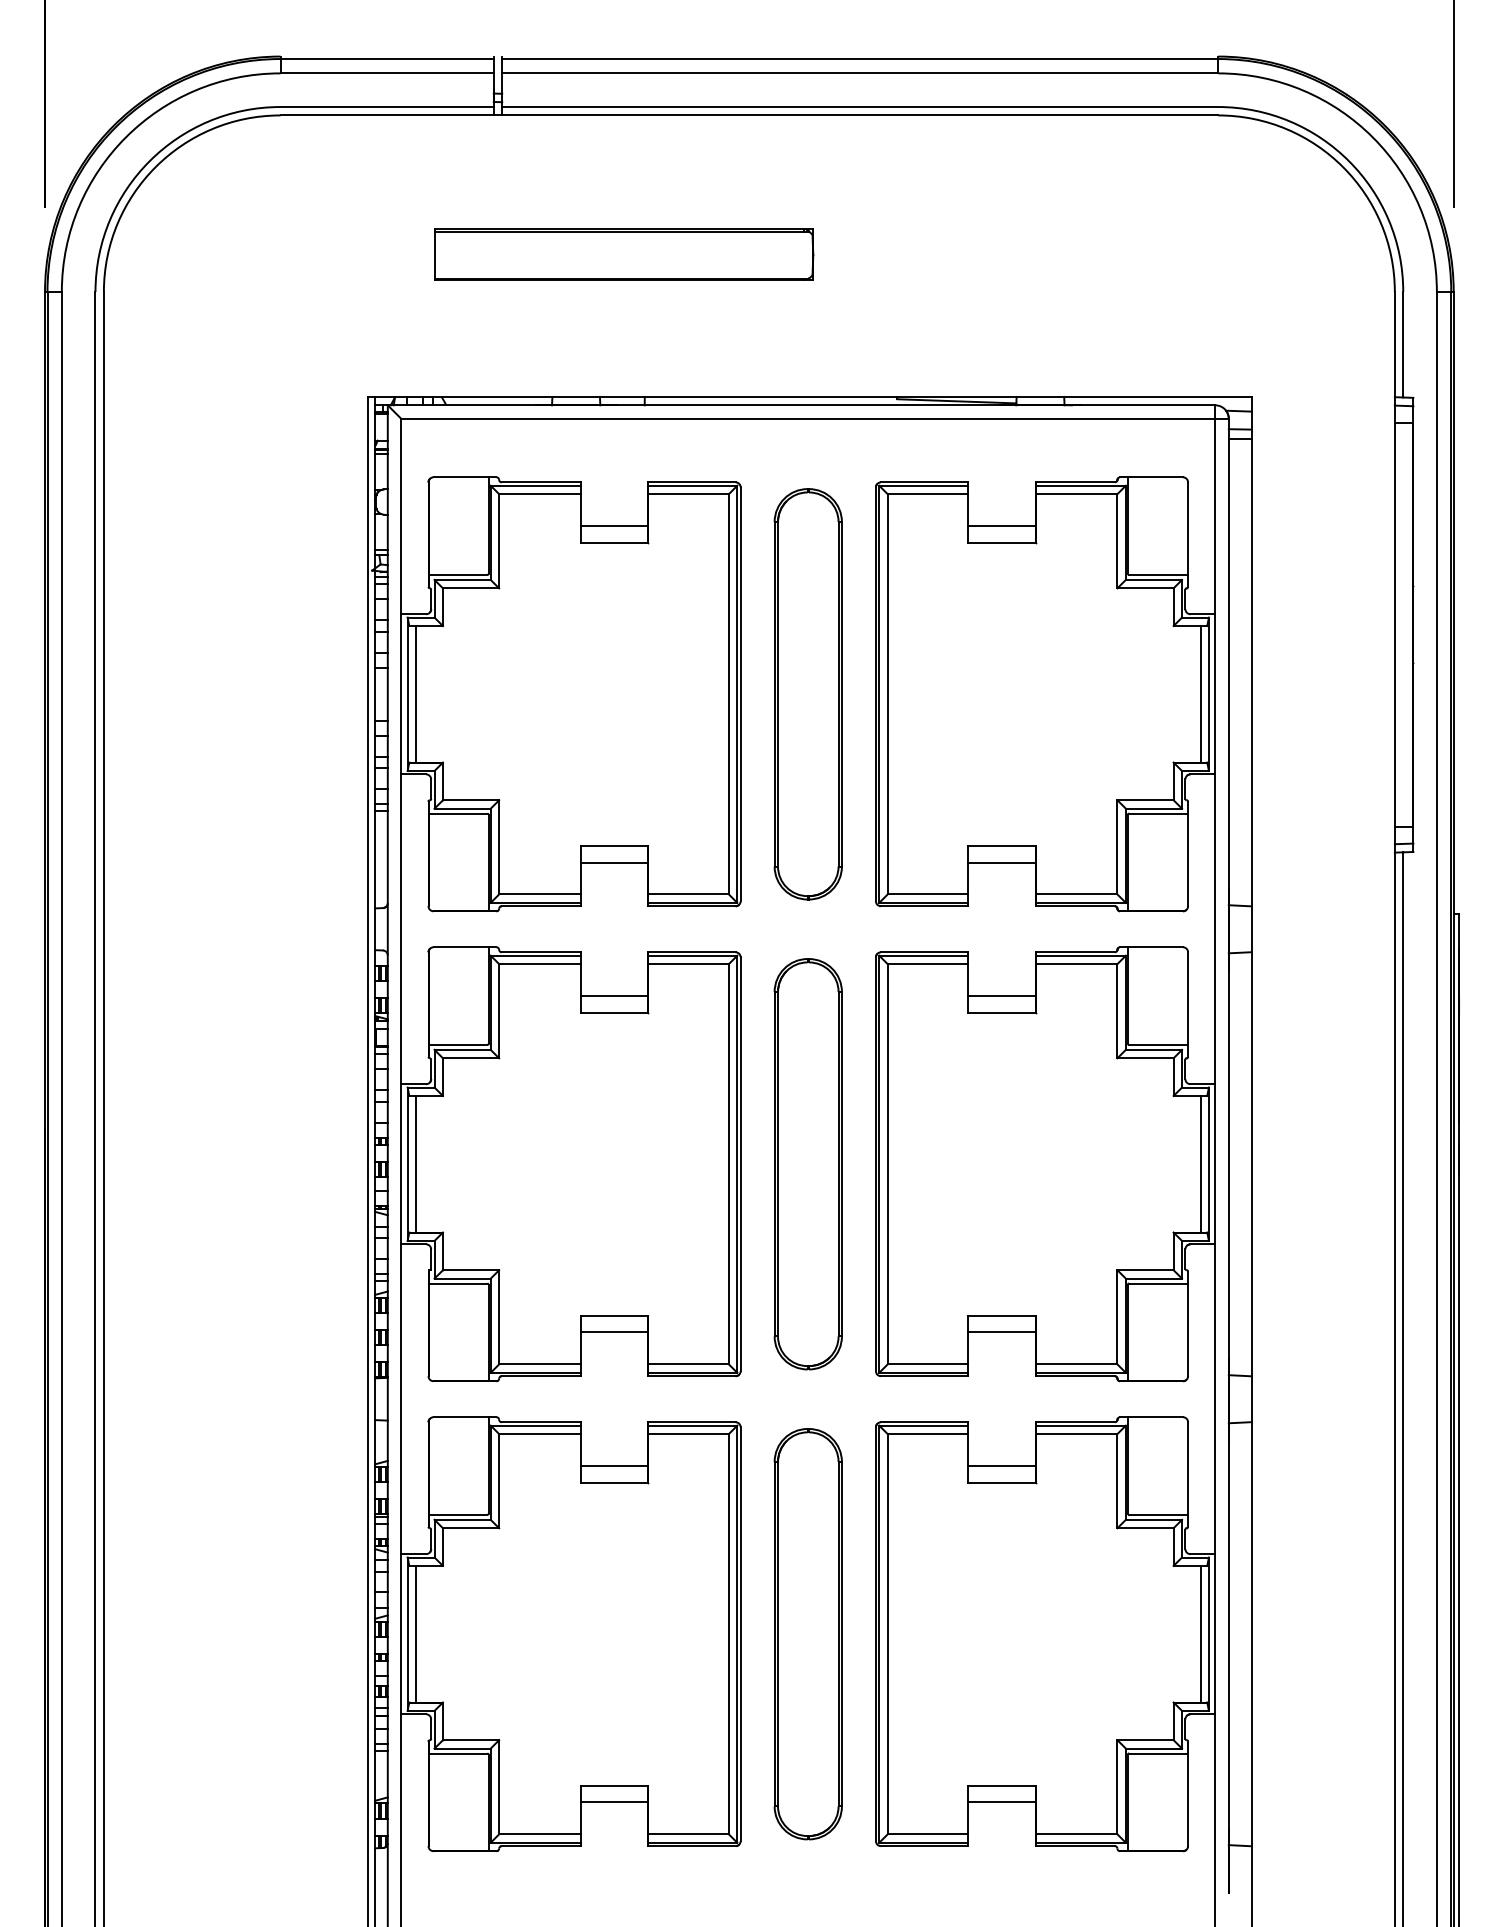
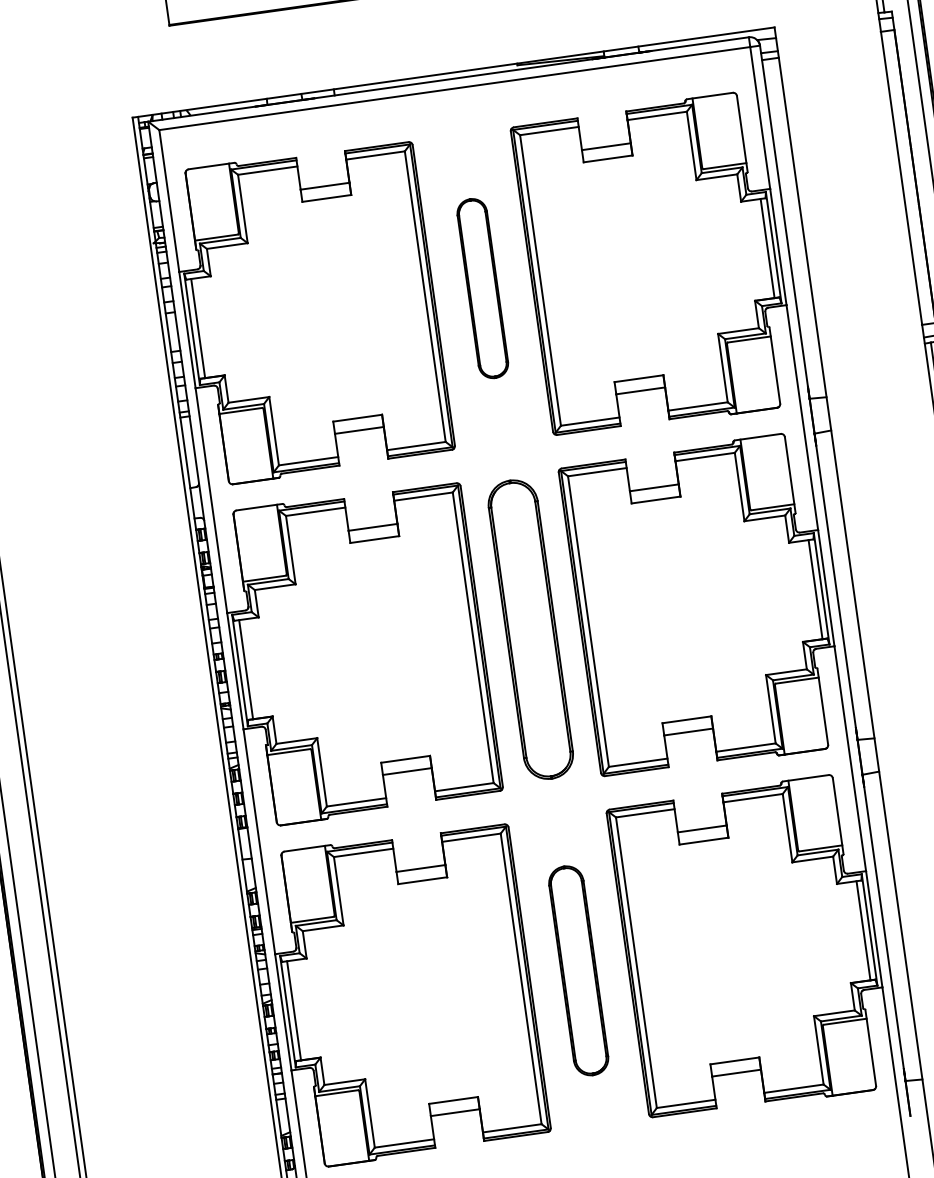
part: (807, 694) -> (482, 288), size x0.6
part: (807, 1634) -> (578, 971), size x0.7

